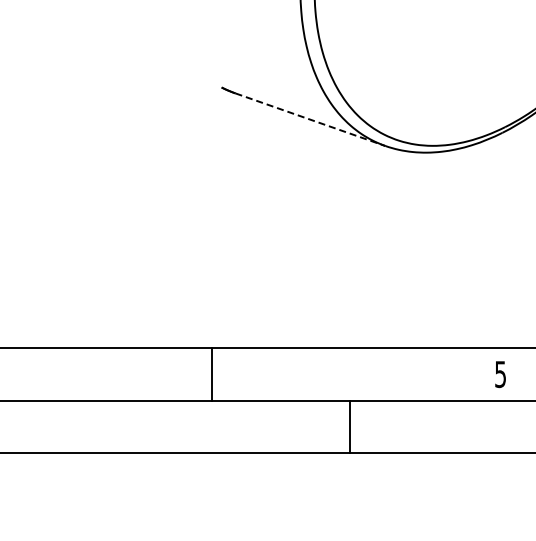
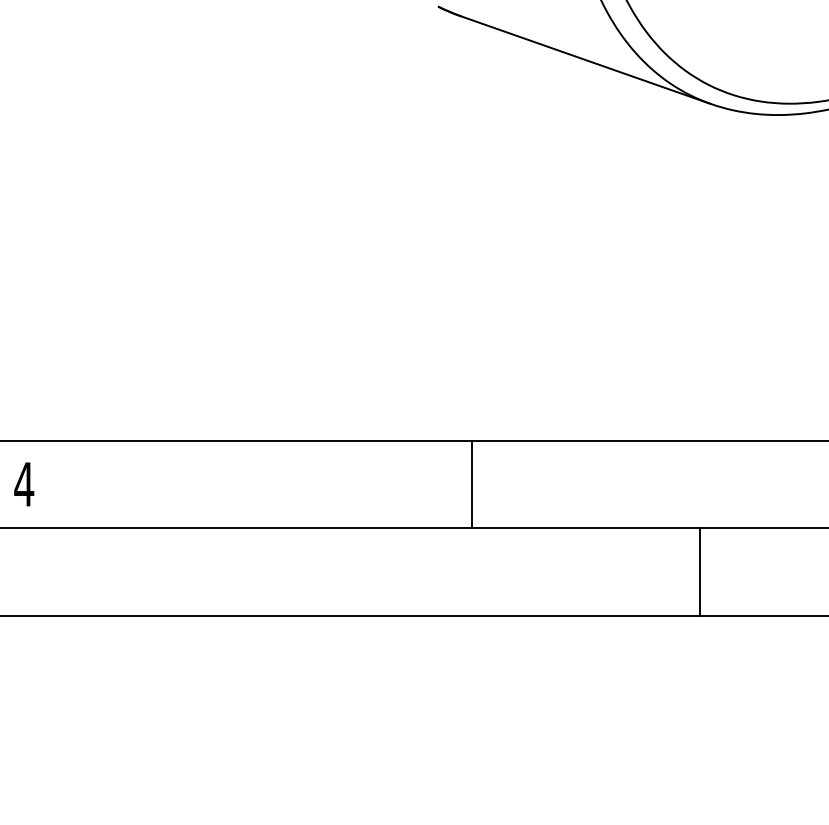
line: (310, 119) -> (586, 59), dashed -> solid
line: (212, 374) -> (472, 484), moved
line: (350, 426) -> (700, 571), moved

